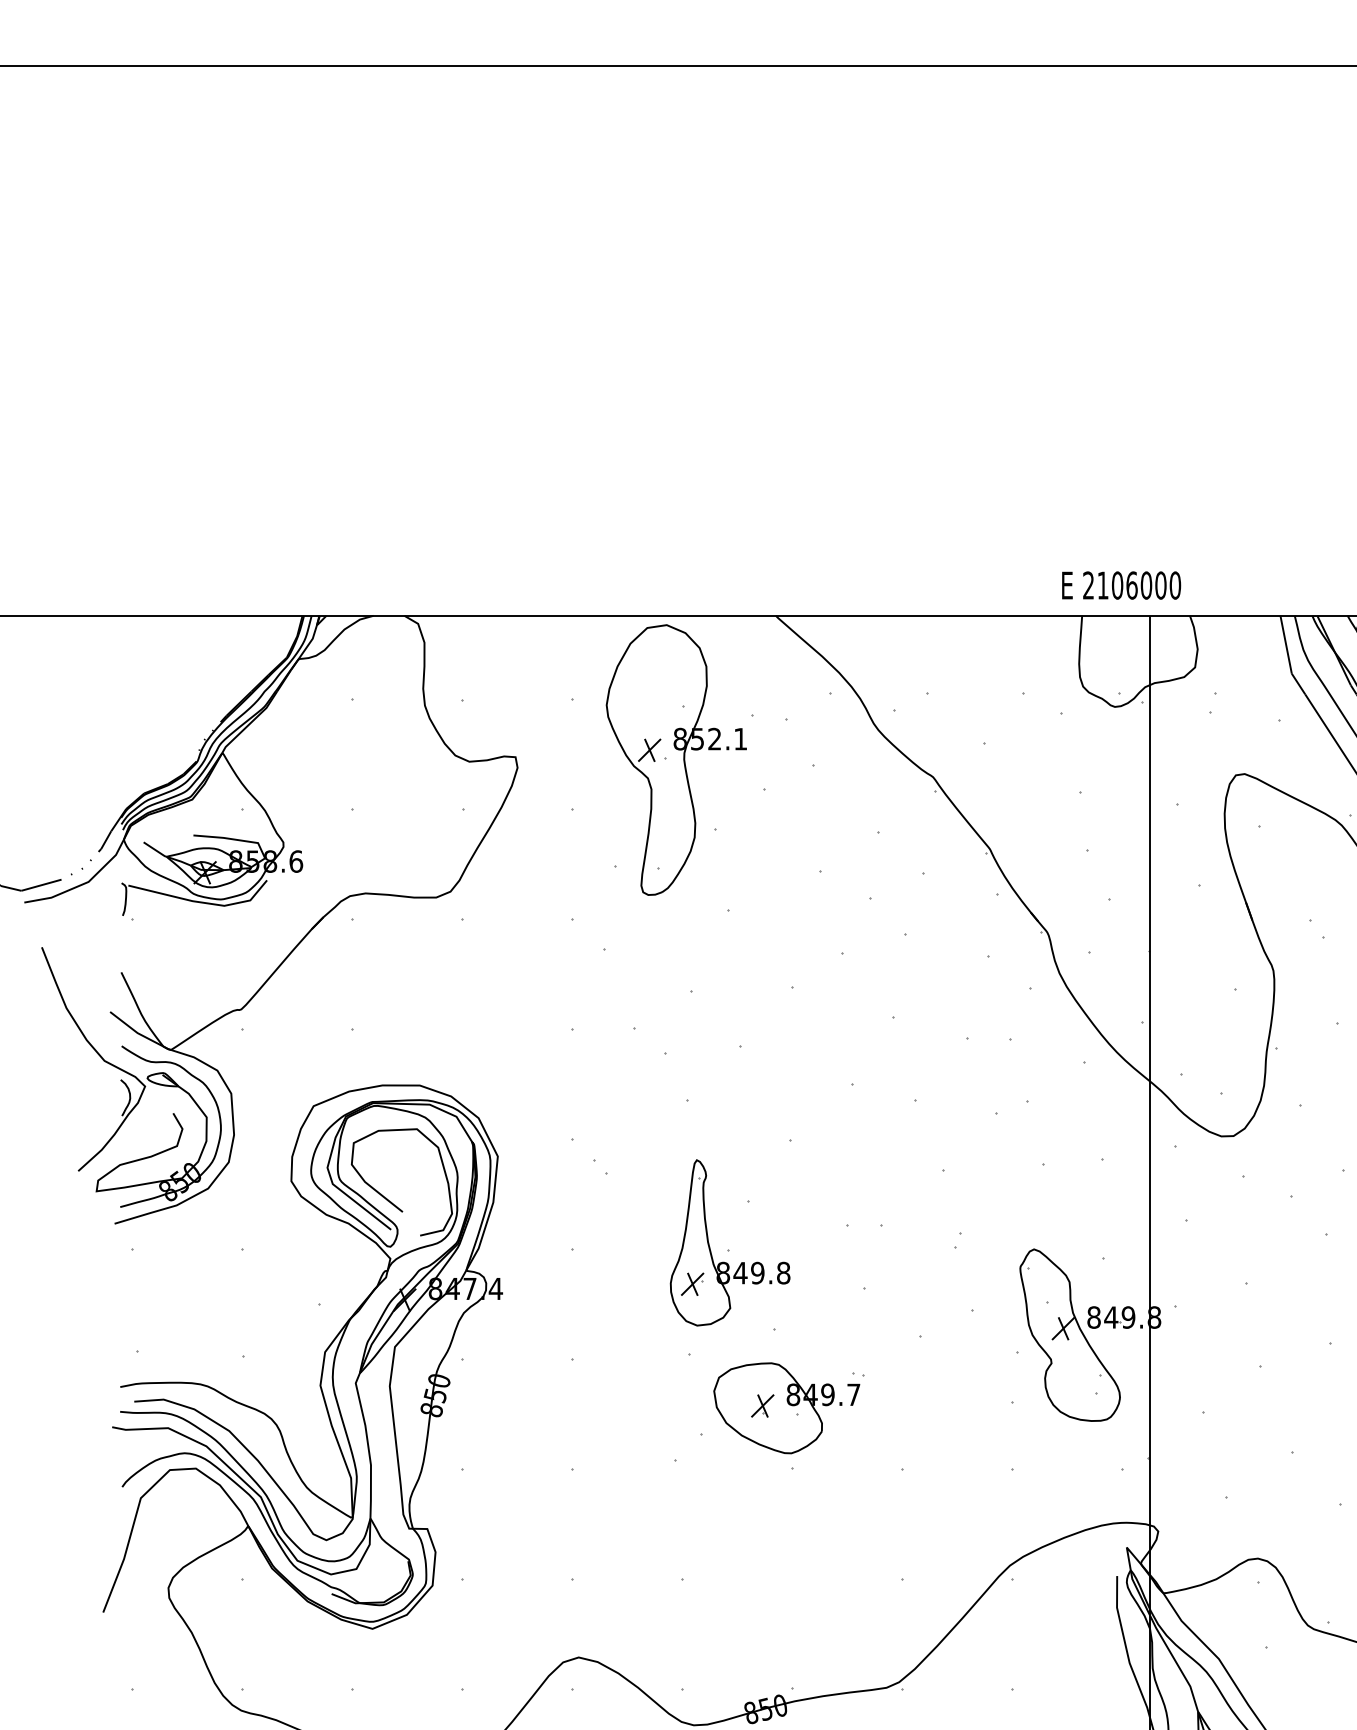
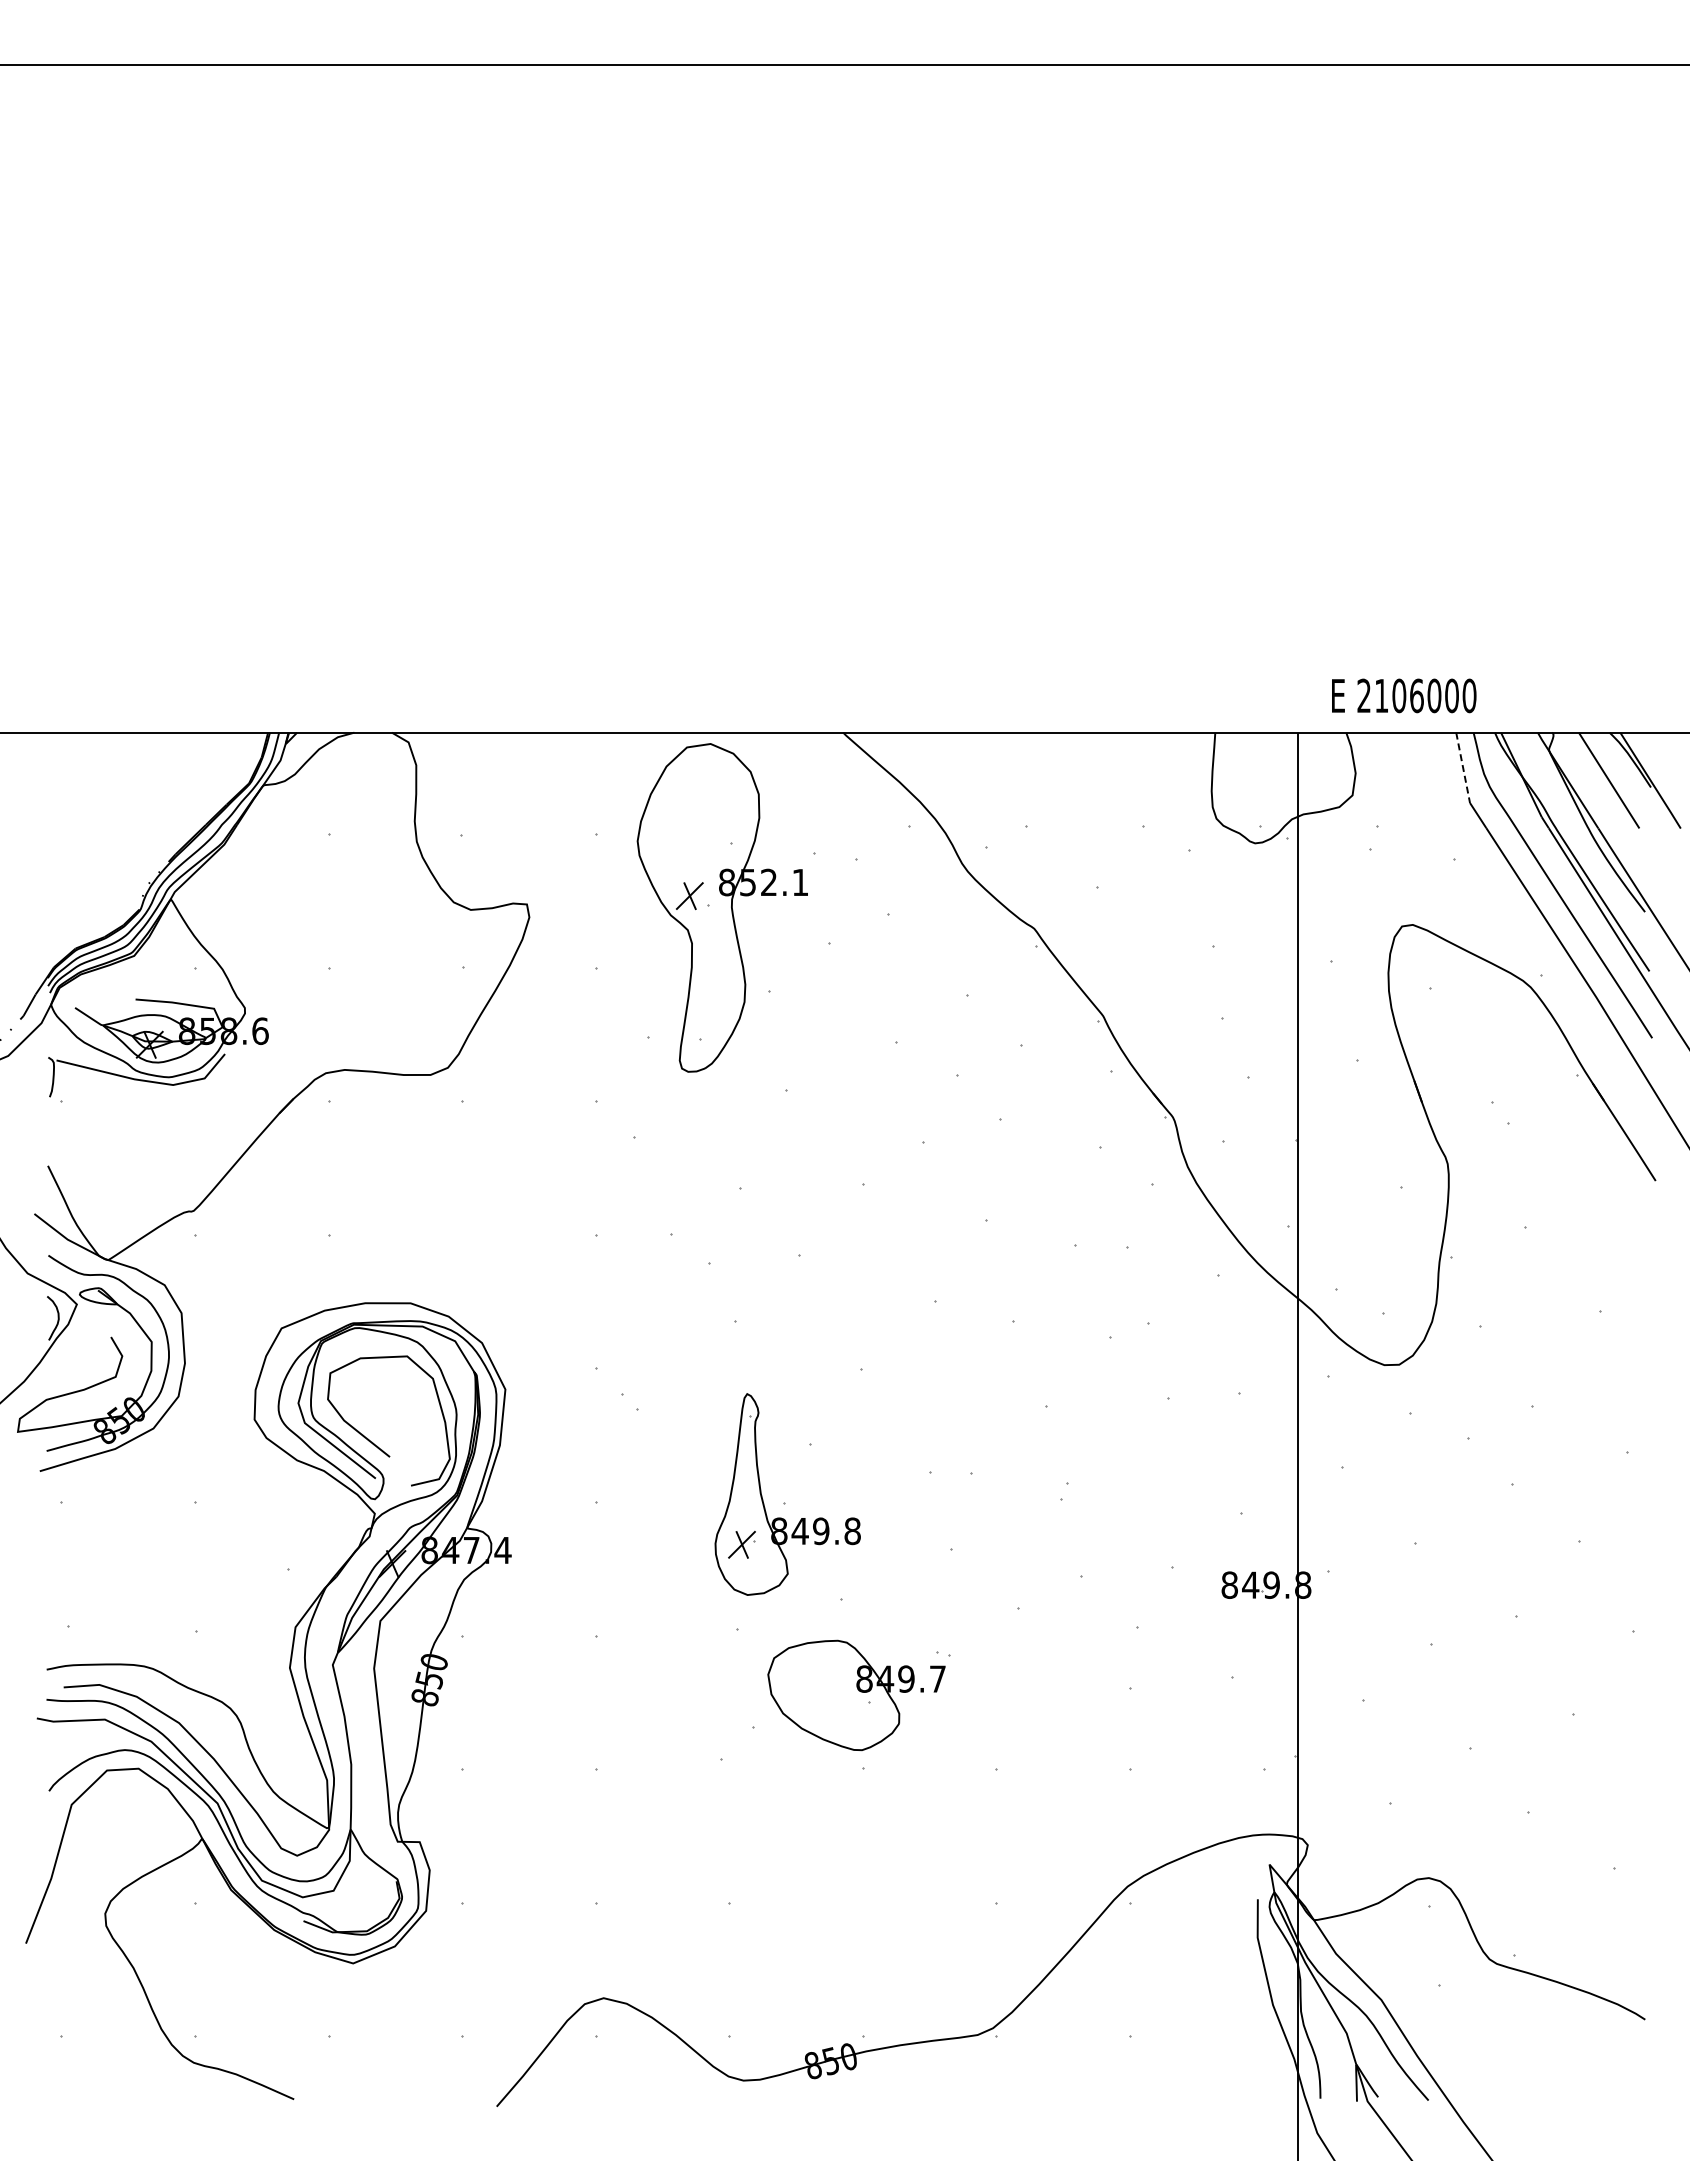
text: (1121, 585) -> (1404, 695), moved
line: (1286, 644) -> (1463, 767), solid -> dashed
part: (1069, 1335) -> (1200, 1606), removed
part: (762, 1405) -> (827, 1692), removed

